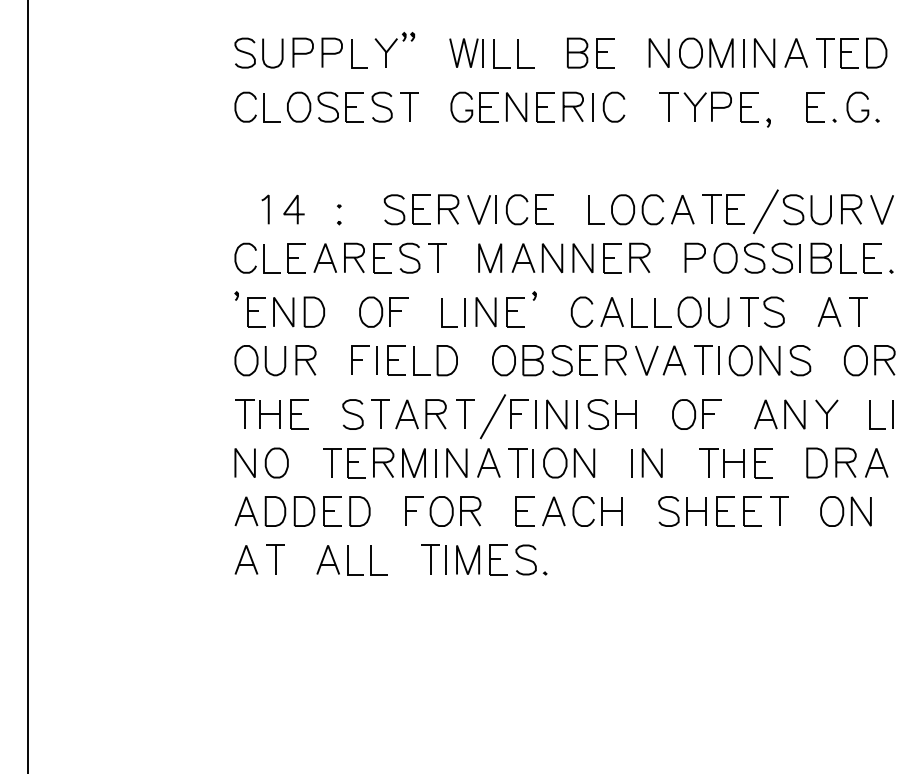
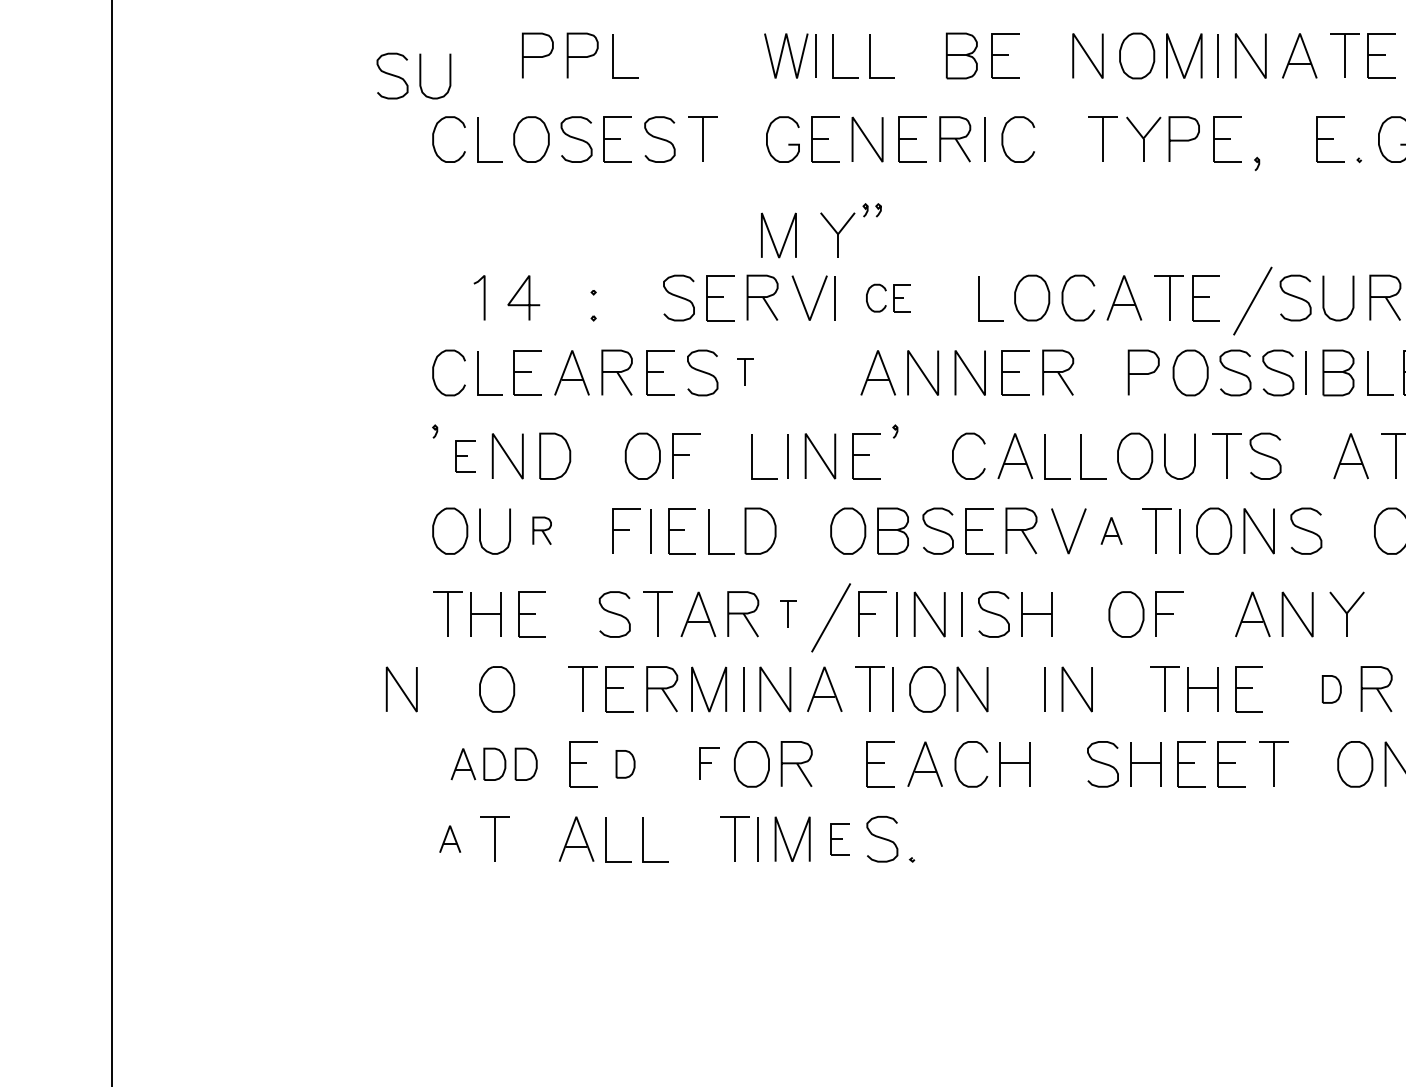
part: (394, 49) -> (850, 229), moved
part: (258, 52) -> (413, 75), moved
part: (529, 209) -> (887, 297), size x0.6
part: (437, 257) -> (745, 371), size x0.6
line: (494, 258) -> (785, 235), moved
part: (256, 312) -> (465, 456), size x0.7
part: (305, 360) -> (541, 530), size x0.6
part: (674, 360) -> (1111, 530), size x0.6
part: (465, 413) -> (788, 612), size x0.6
line: (244, 462) -> (400, 688), moved
part: (816, 462) -> (1331, 688), size x0.6
part: (414, 510) -> (709, 762), size x0.7
part: (274, 511) -> (493, 764), size x0.7
part: (359, 511) -> (624, 764), size x0.6
part: (246, 559) -> (450, 838), size x0.6
part: (498, 559) -> (839, 838), size x0.7

